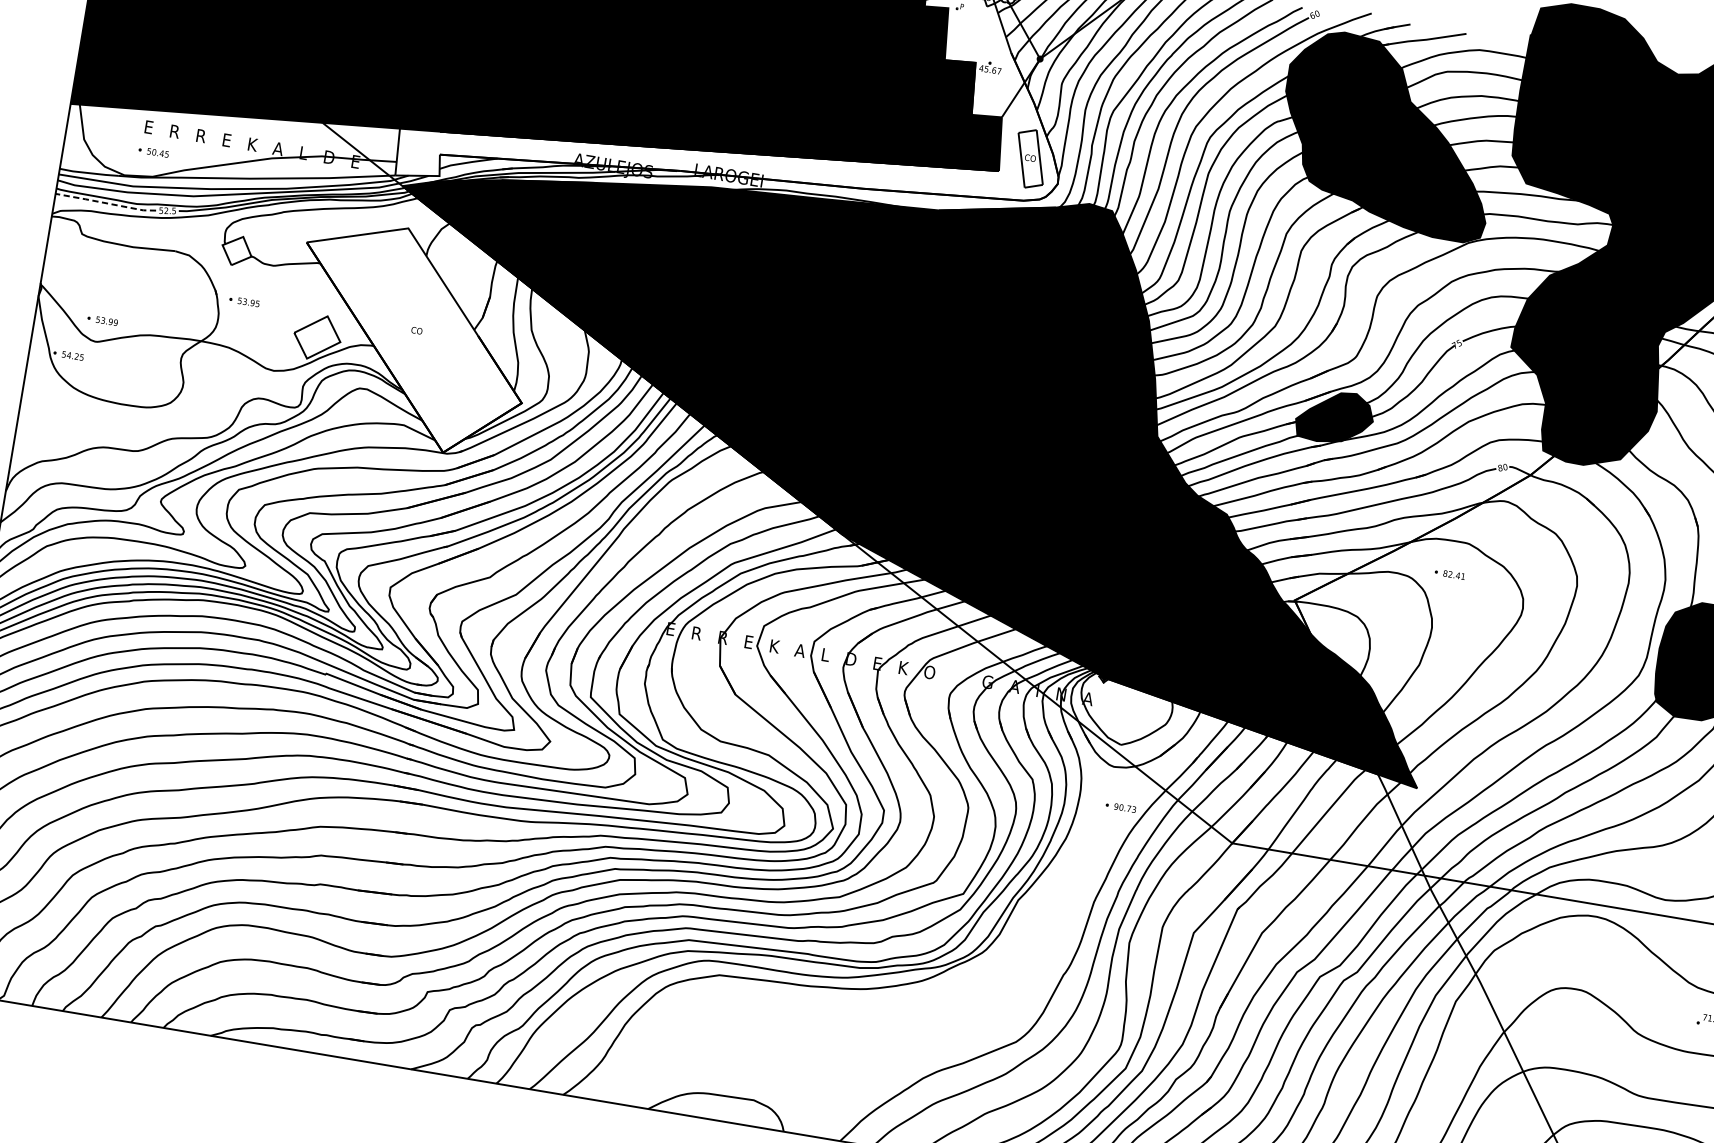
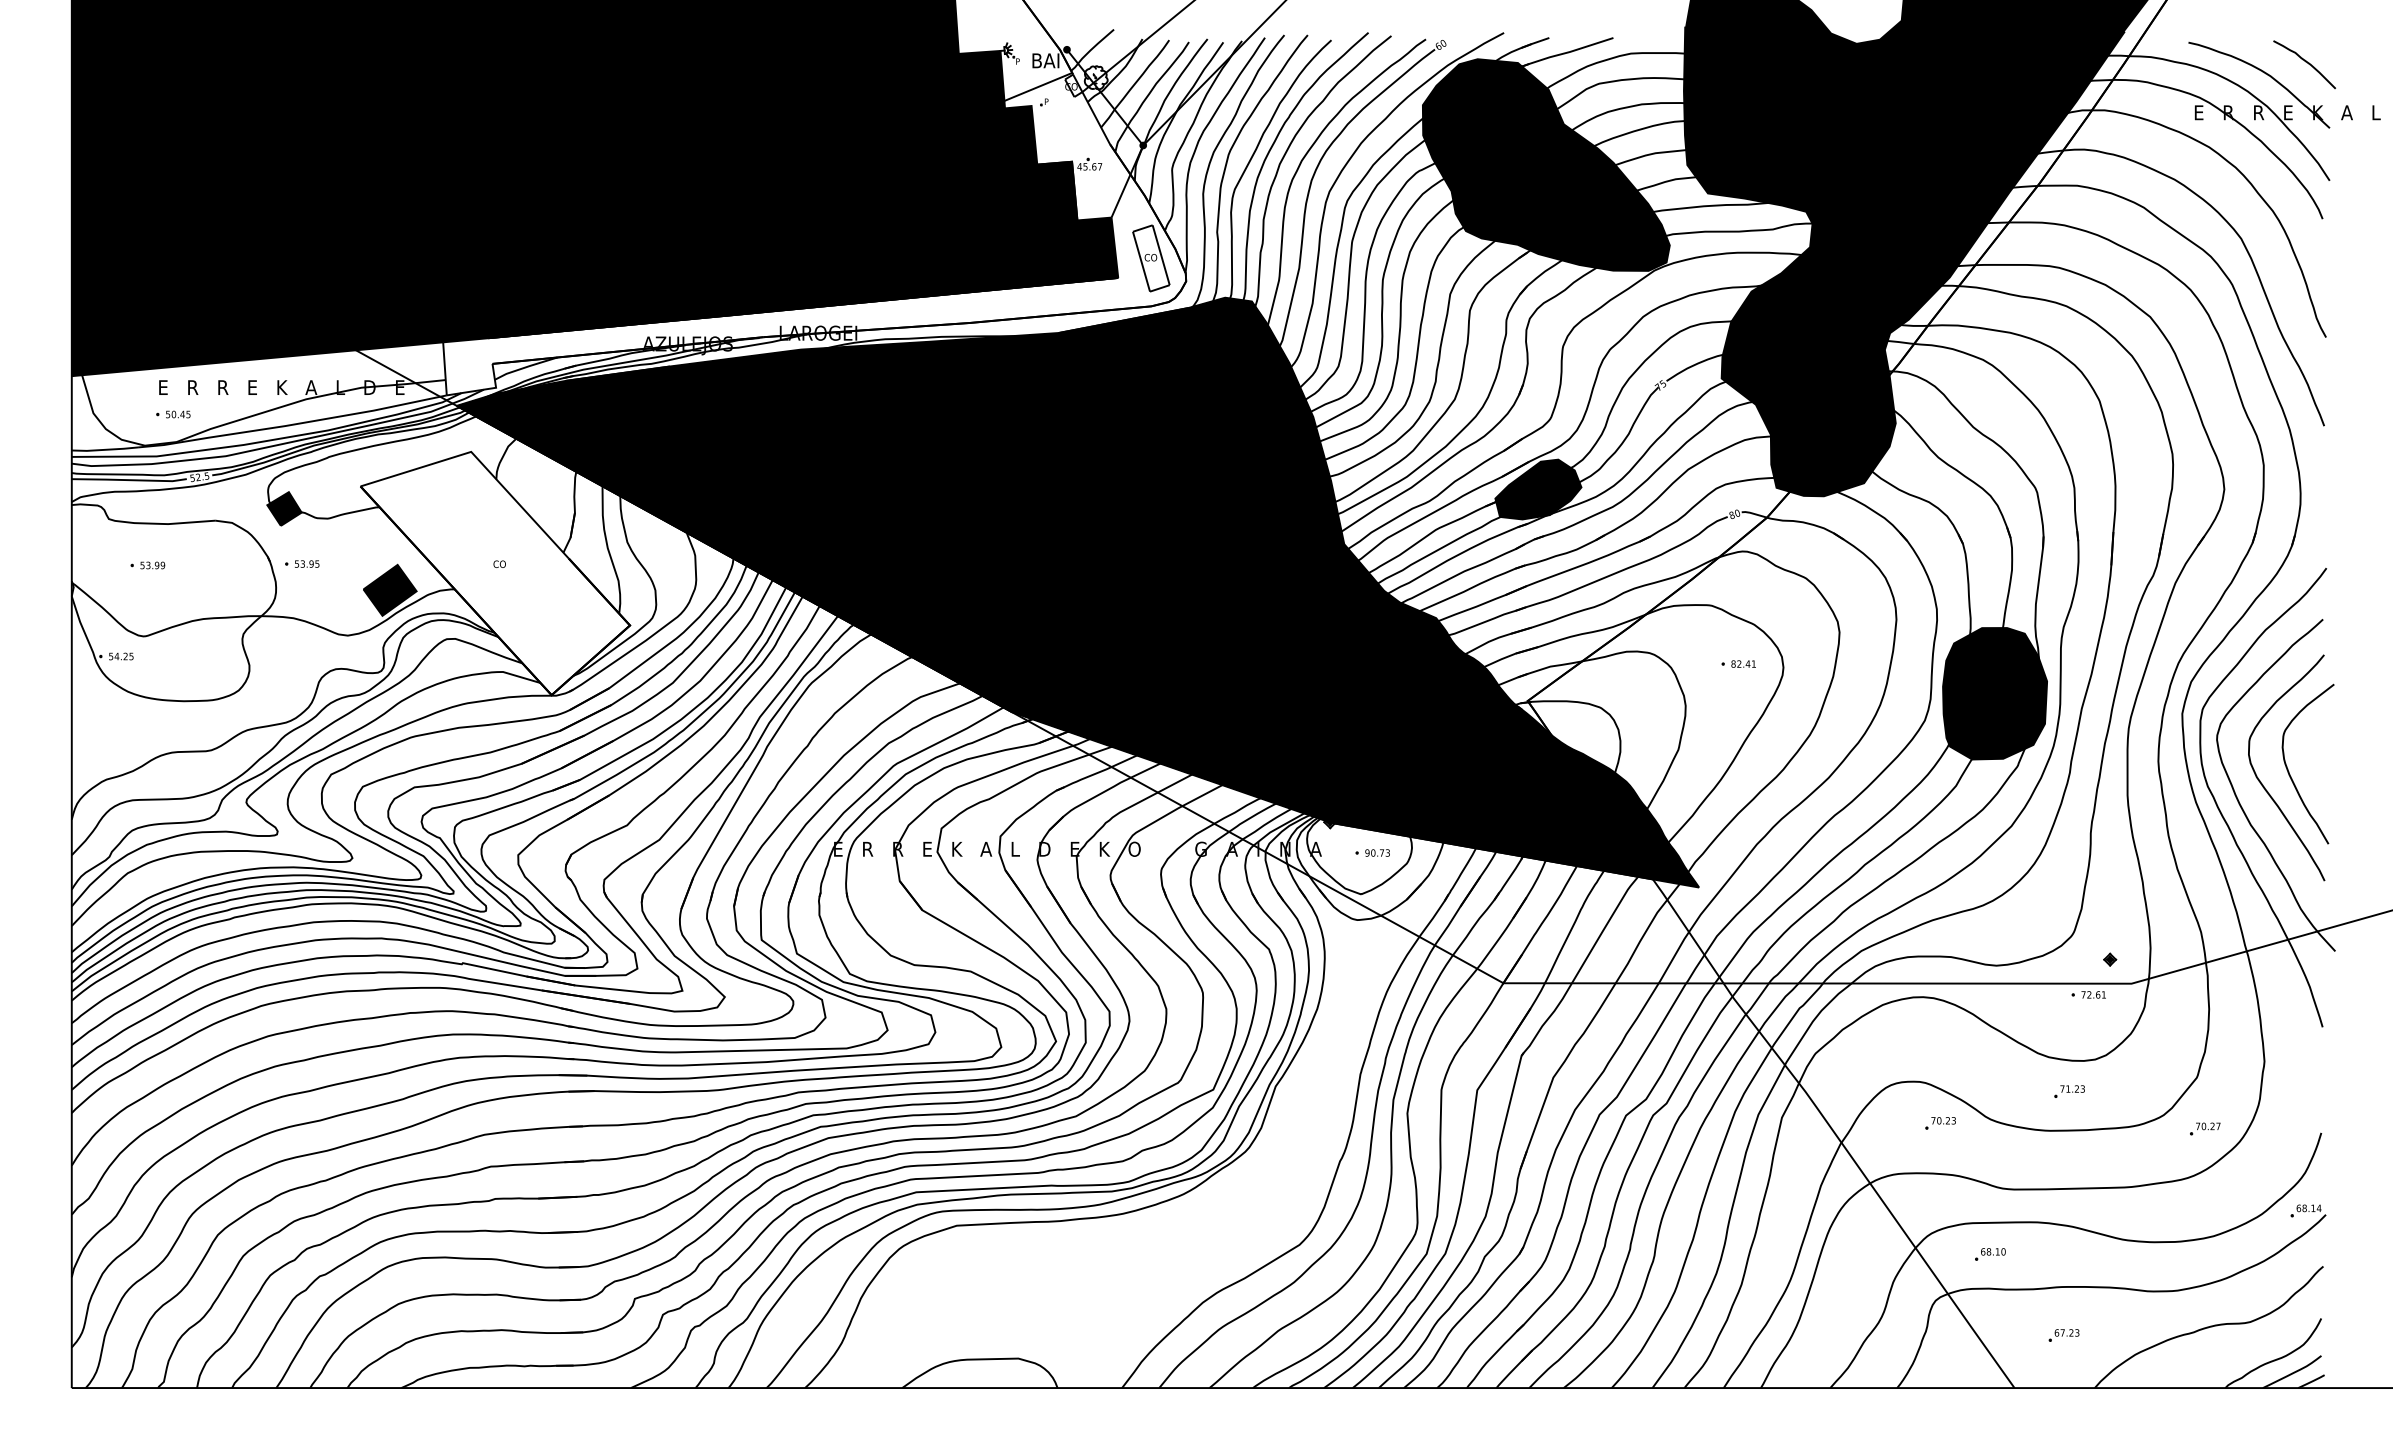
line: (105, 203) -> (129, 480), dashed -> solid
fill: (237, 250) -> (284, 508), added
part: (102, 320) -> (147, 565), moved
fill: (316, 336) -> (389, 589), added
part: (1449, 573) -> (1738, 663), moved
part: (1120, 806) -> (1372, 852), moved
part: (1593, 1029) -> (1940, 1123), added

